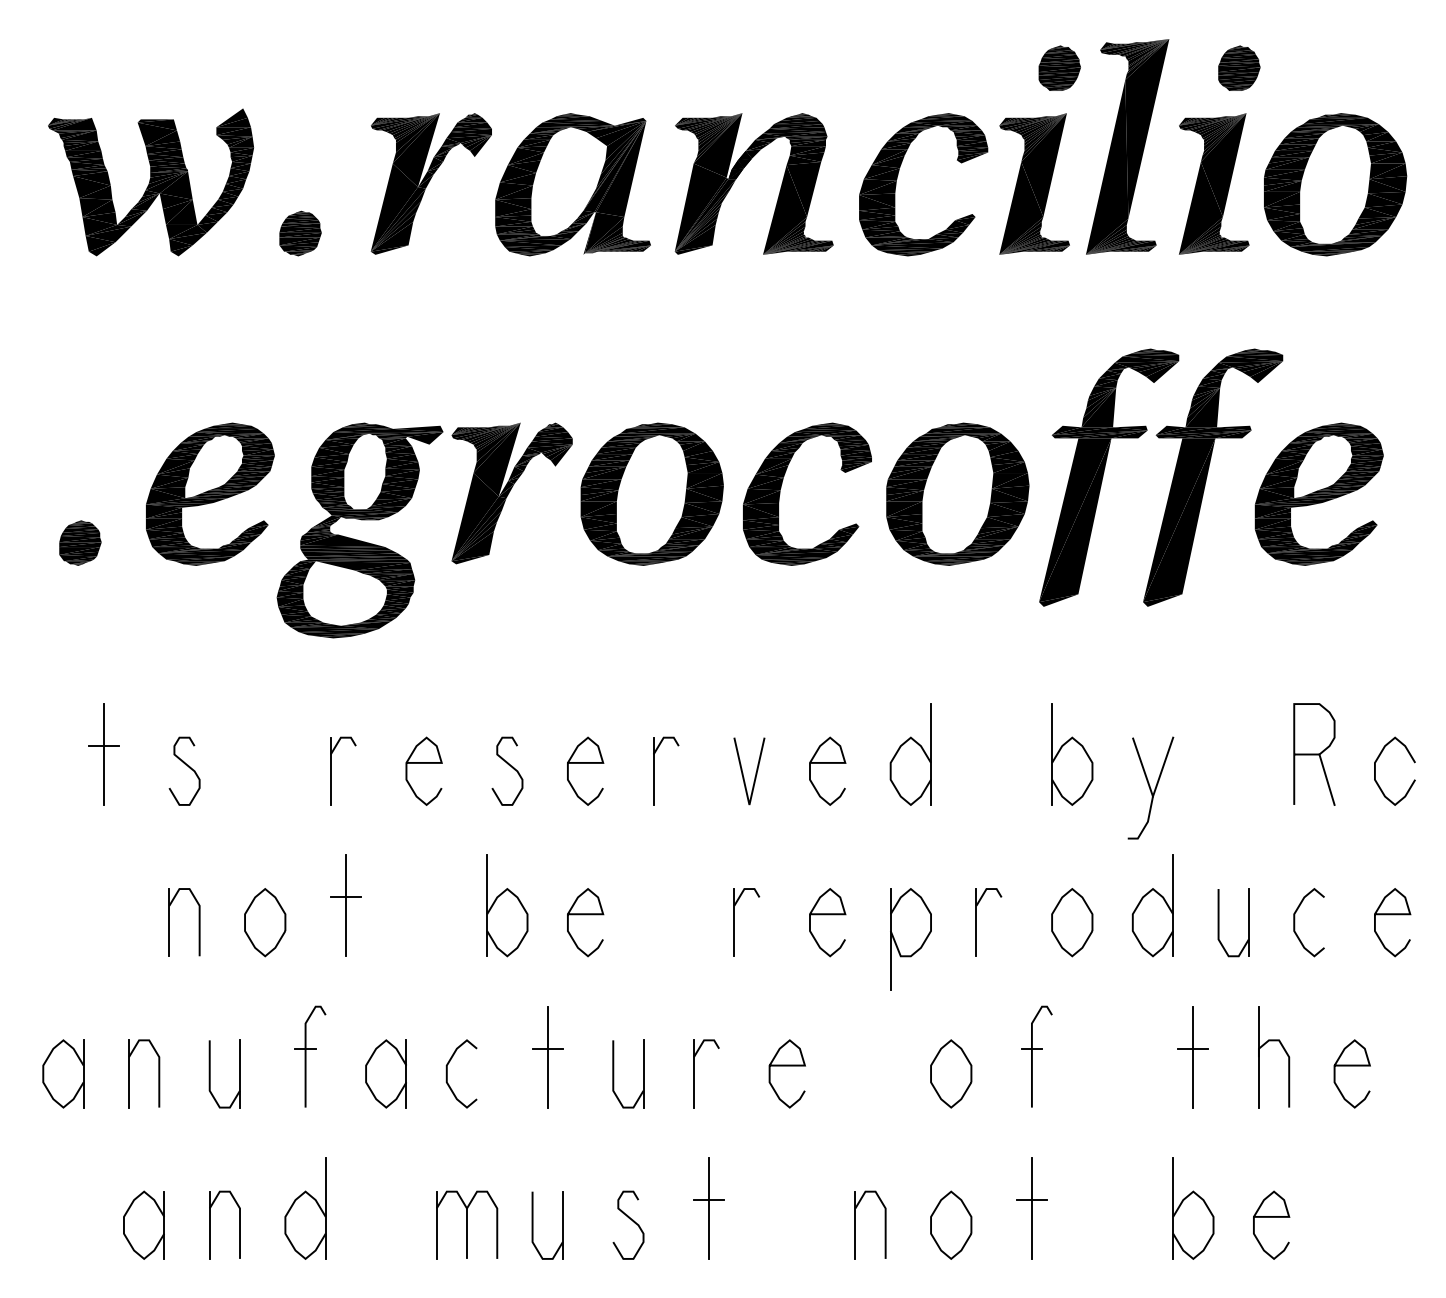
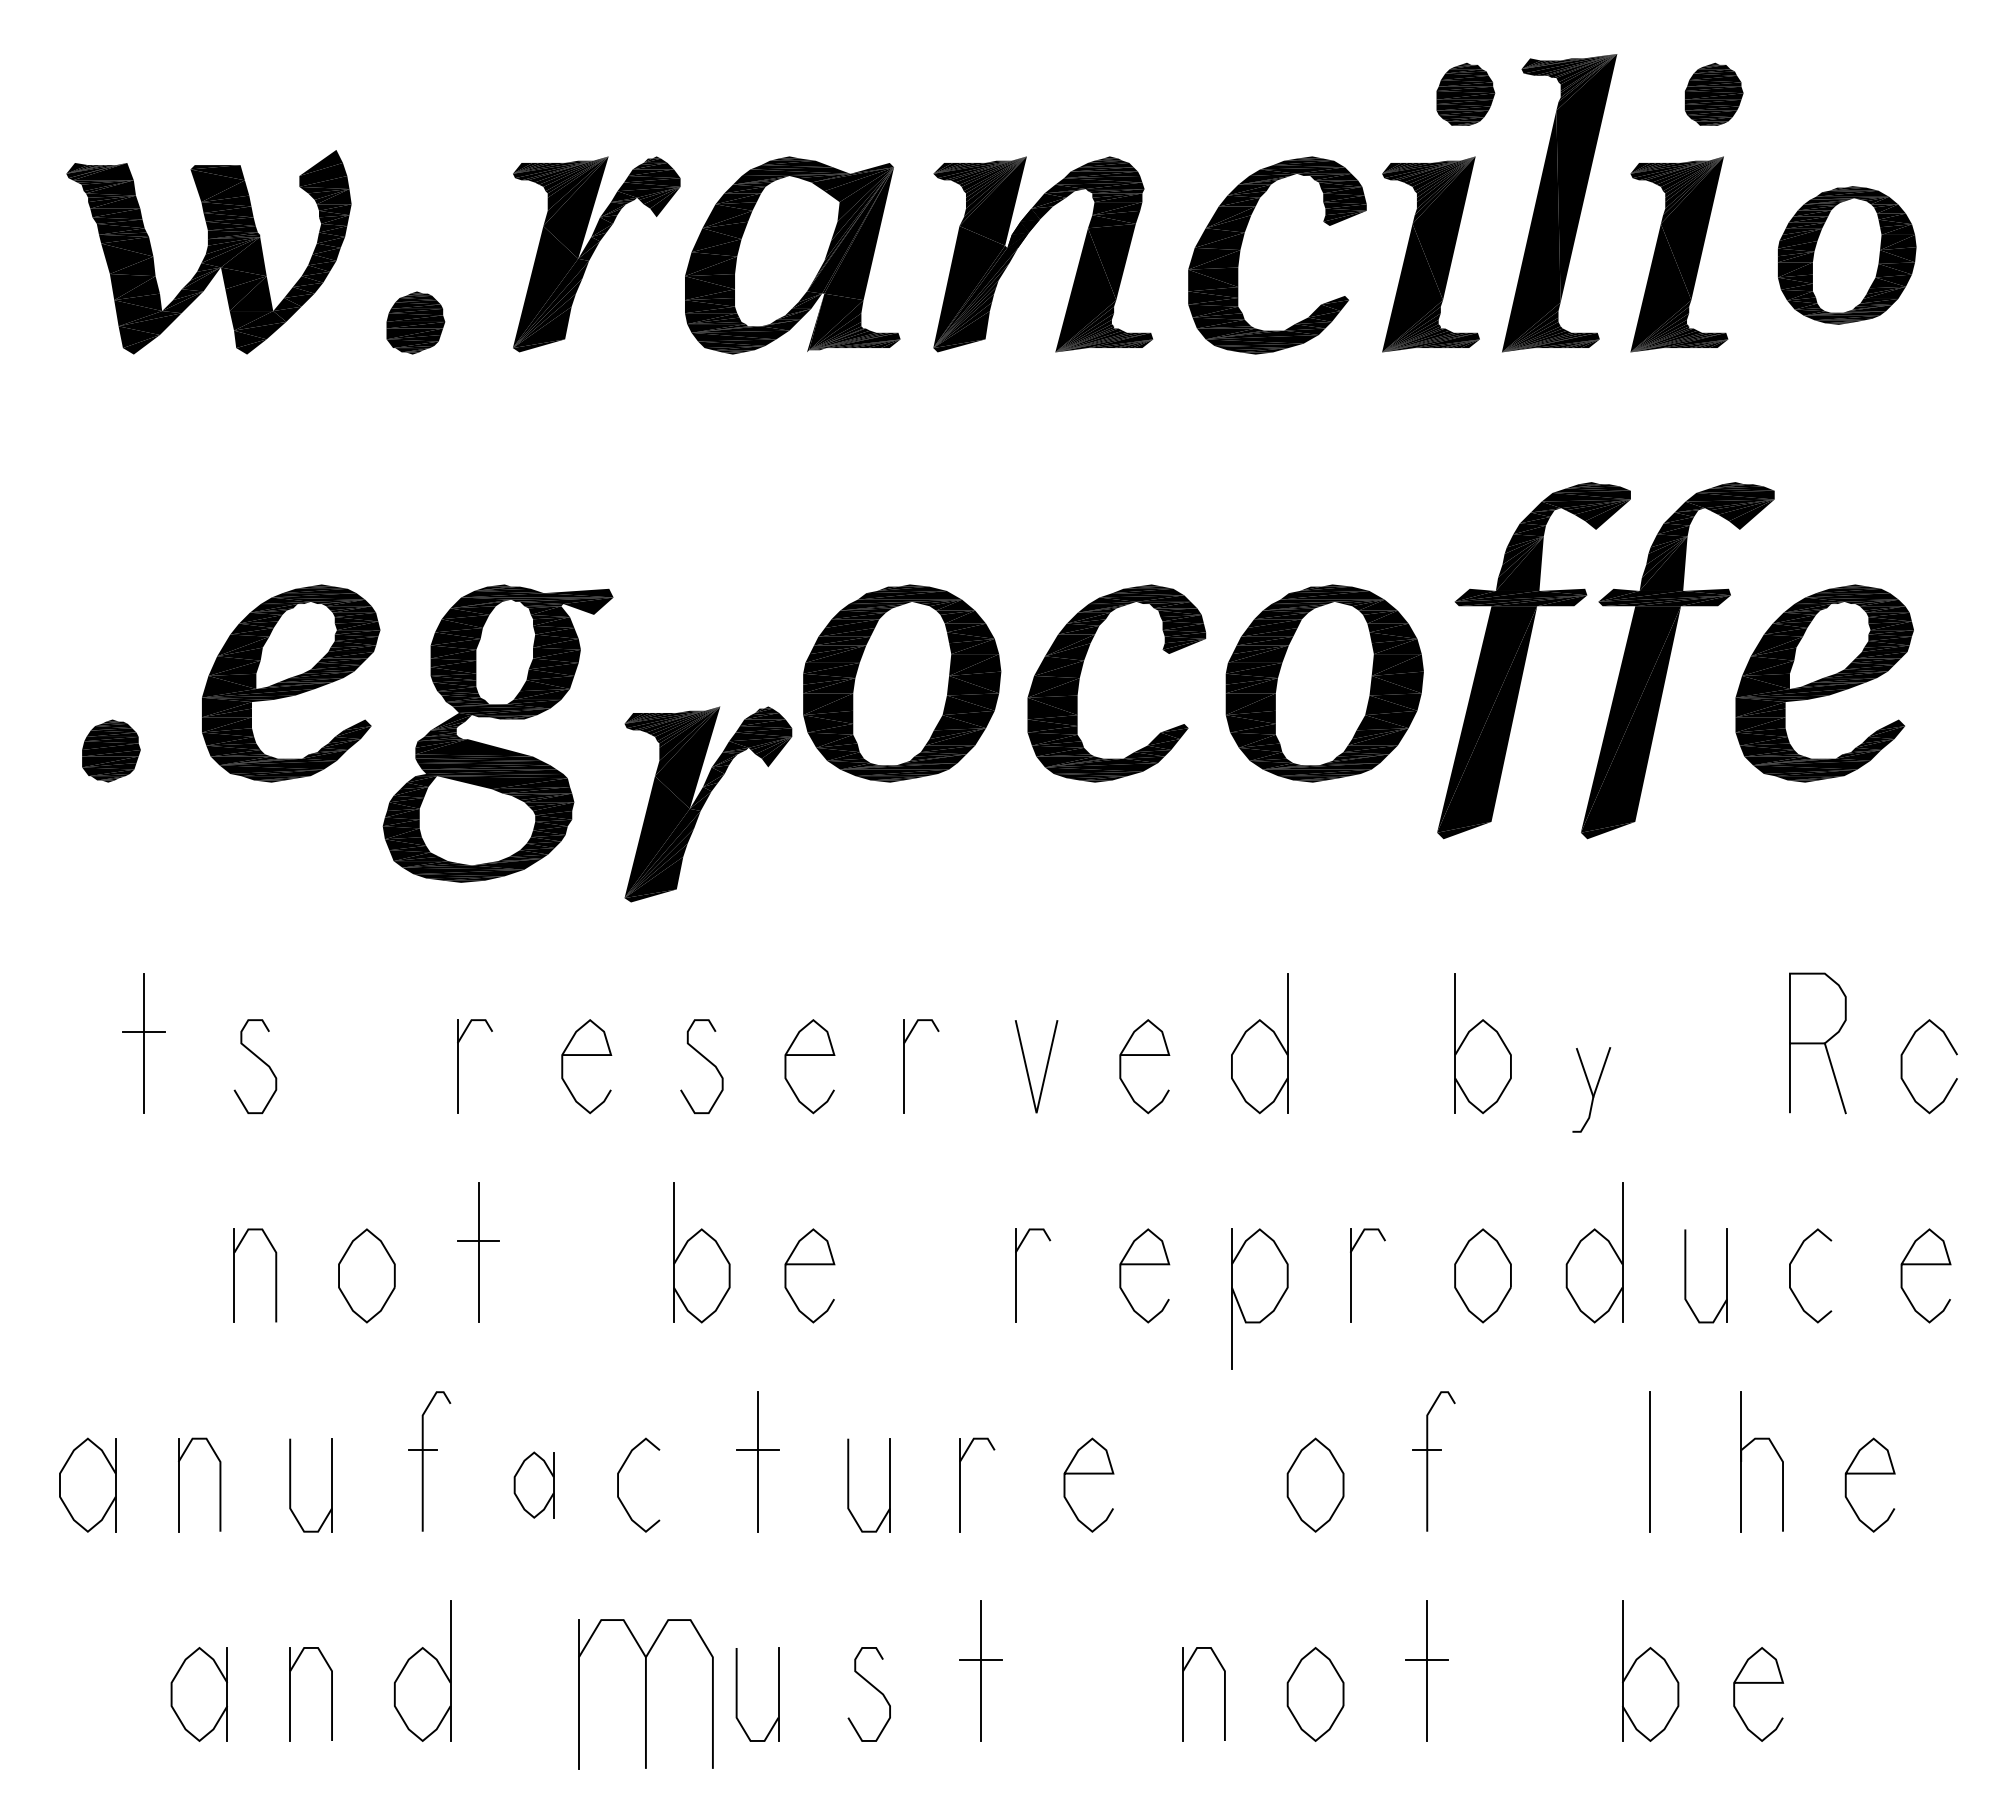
part: (1335, 184) -> (1847, 255), size x0.7
part: (512, 493) -> (708, 804), moved
part: (1150, 787) -> (1591, 1089), size x0.6
line: (1193, 1048) -> (1650, 1450), removed
part: (385, 1073) -> (533, 1484), size x0.7
part: (466, 1225) -> (645, 1694), size x1.6

